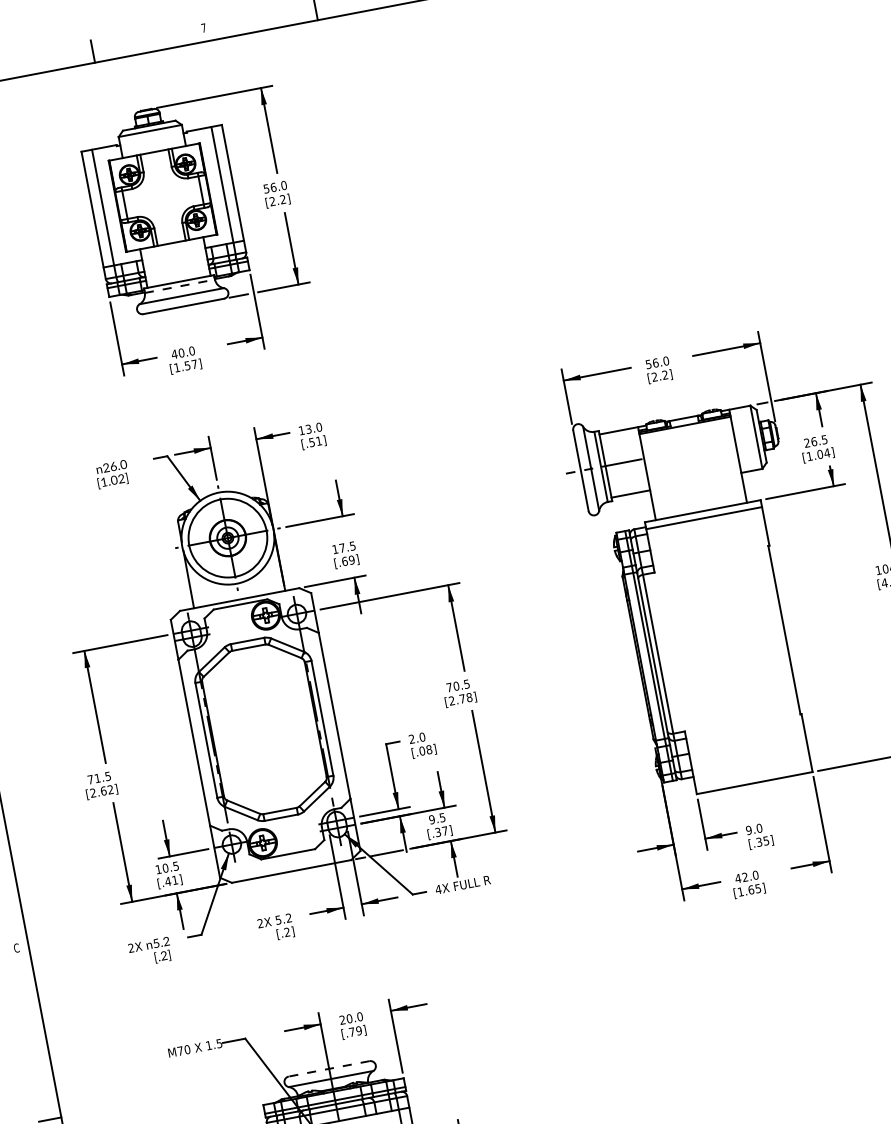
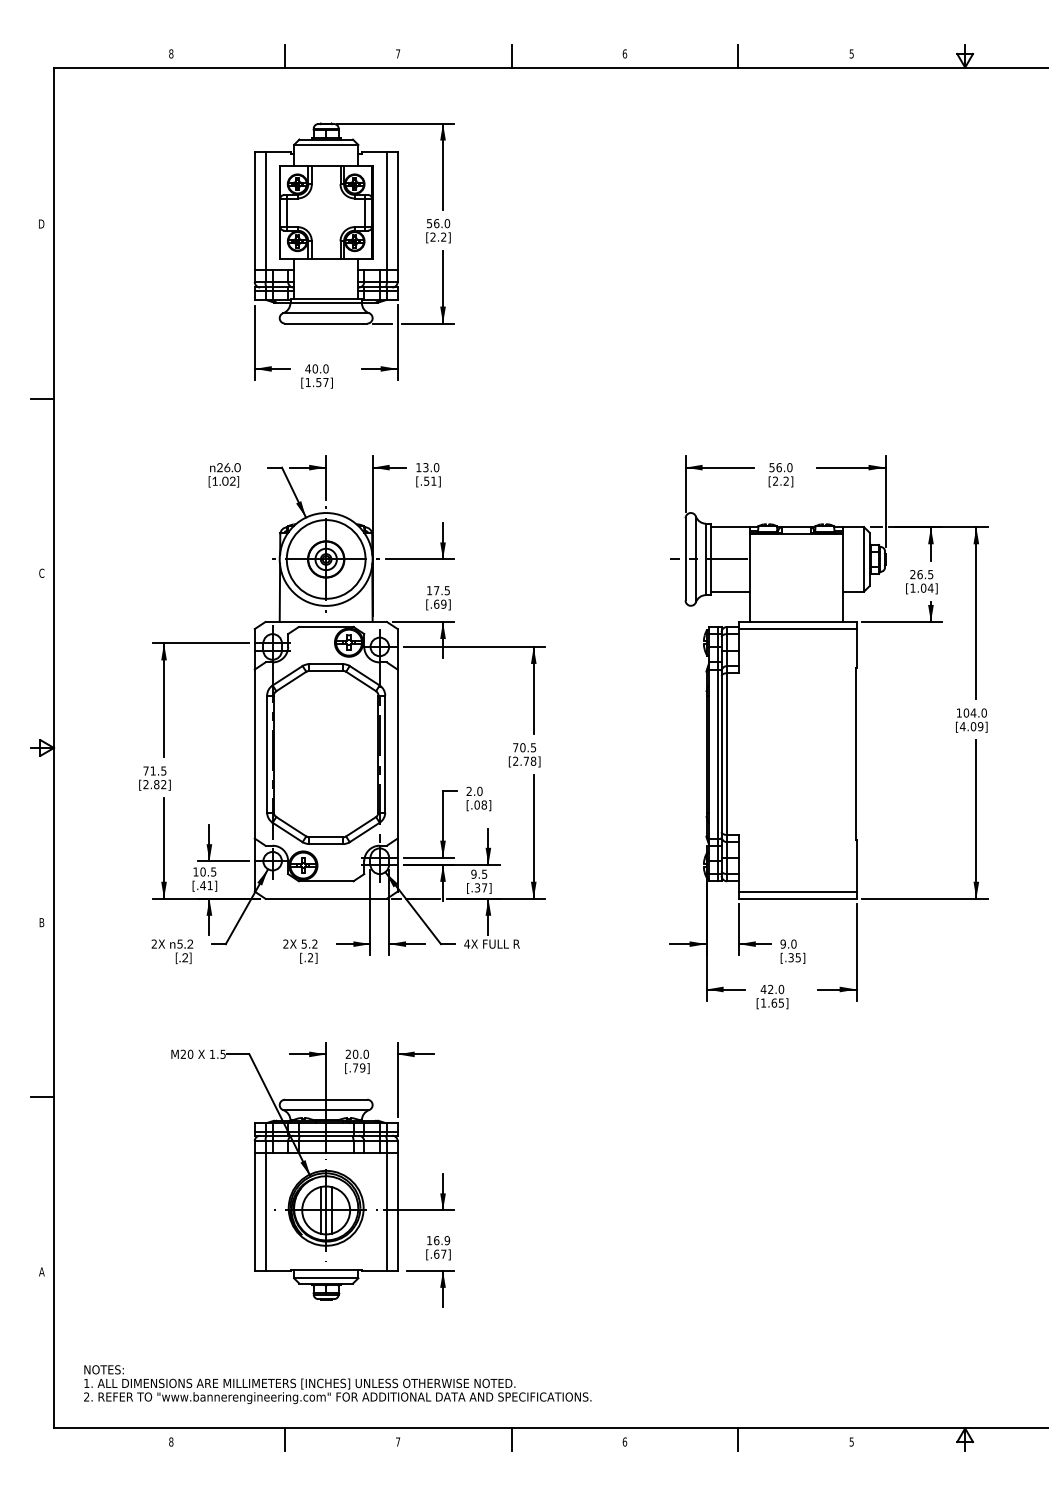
line: (180, 286) -> (326, 303), dashed -> solid
line: (753, 775) -> (797, 891), added
text: (103, 791) -> (156, 784), [2.62] -> [2.82]
text: (16, 948) -> (41, 922), C -> B
text: (179, 1050) -> (182, 1053), M70 -> M20
line: (328, 1068) -> (325, 1099), dashed -> solid

